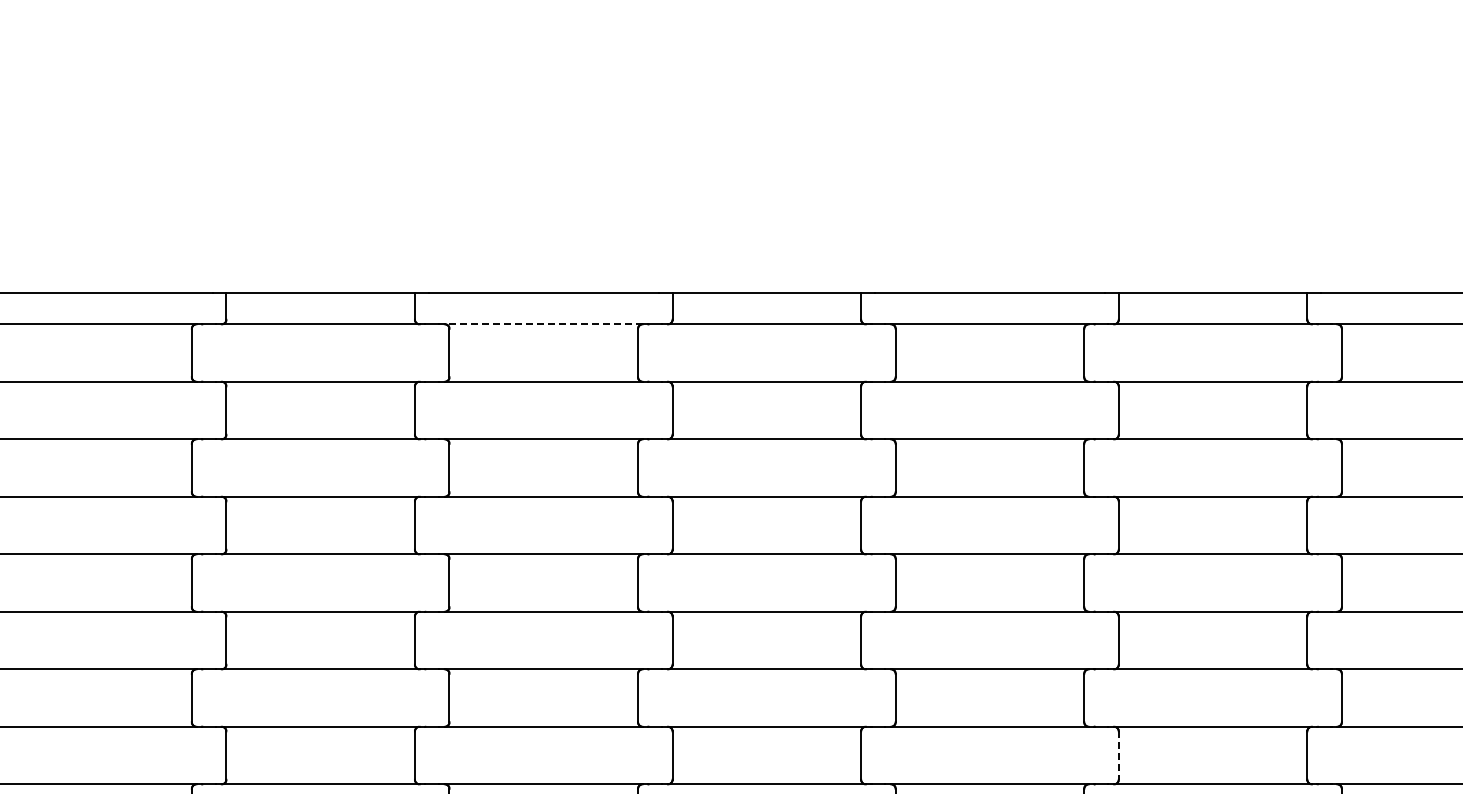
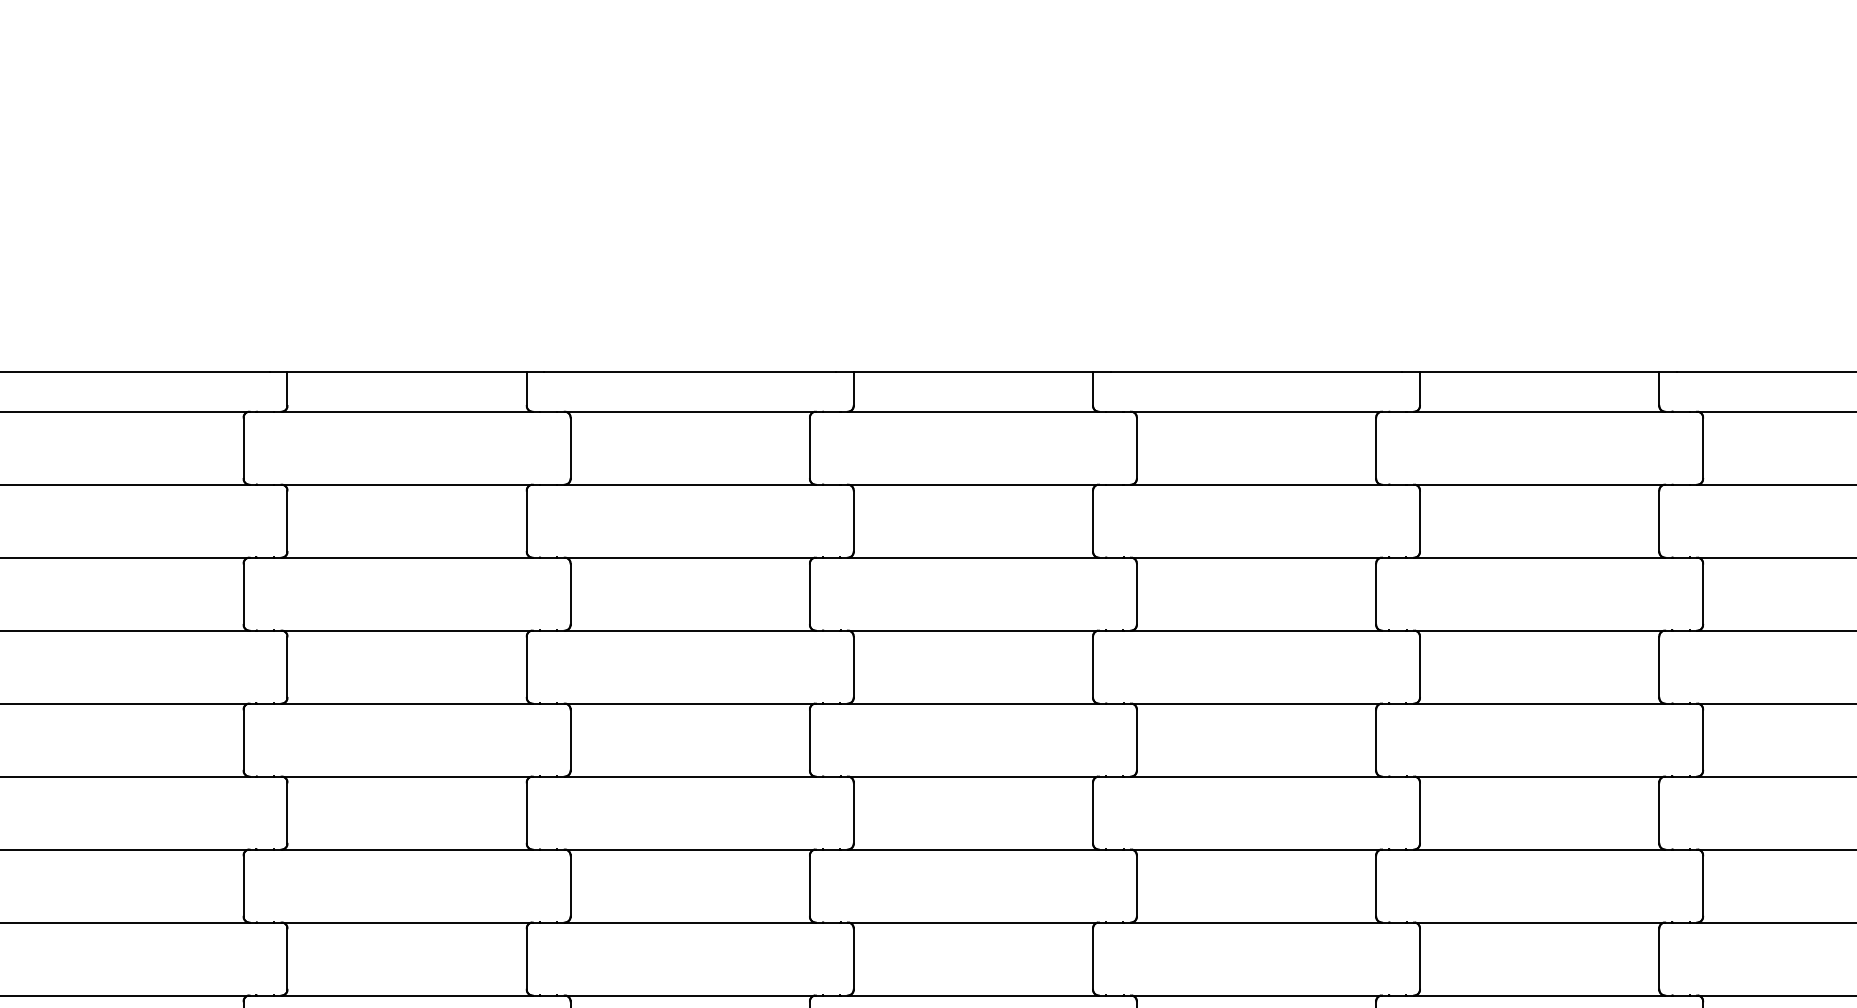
line: (543, 324) -> (689, 411), dashed -> solid
line: (1118, 756) -> (1419, 960), dashed -> solid

